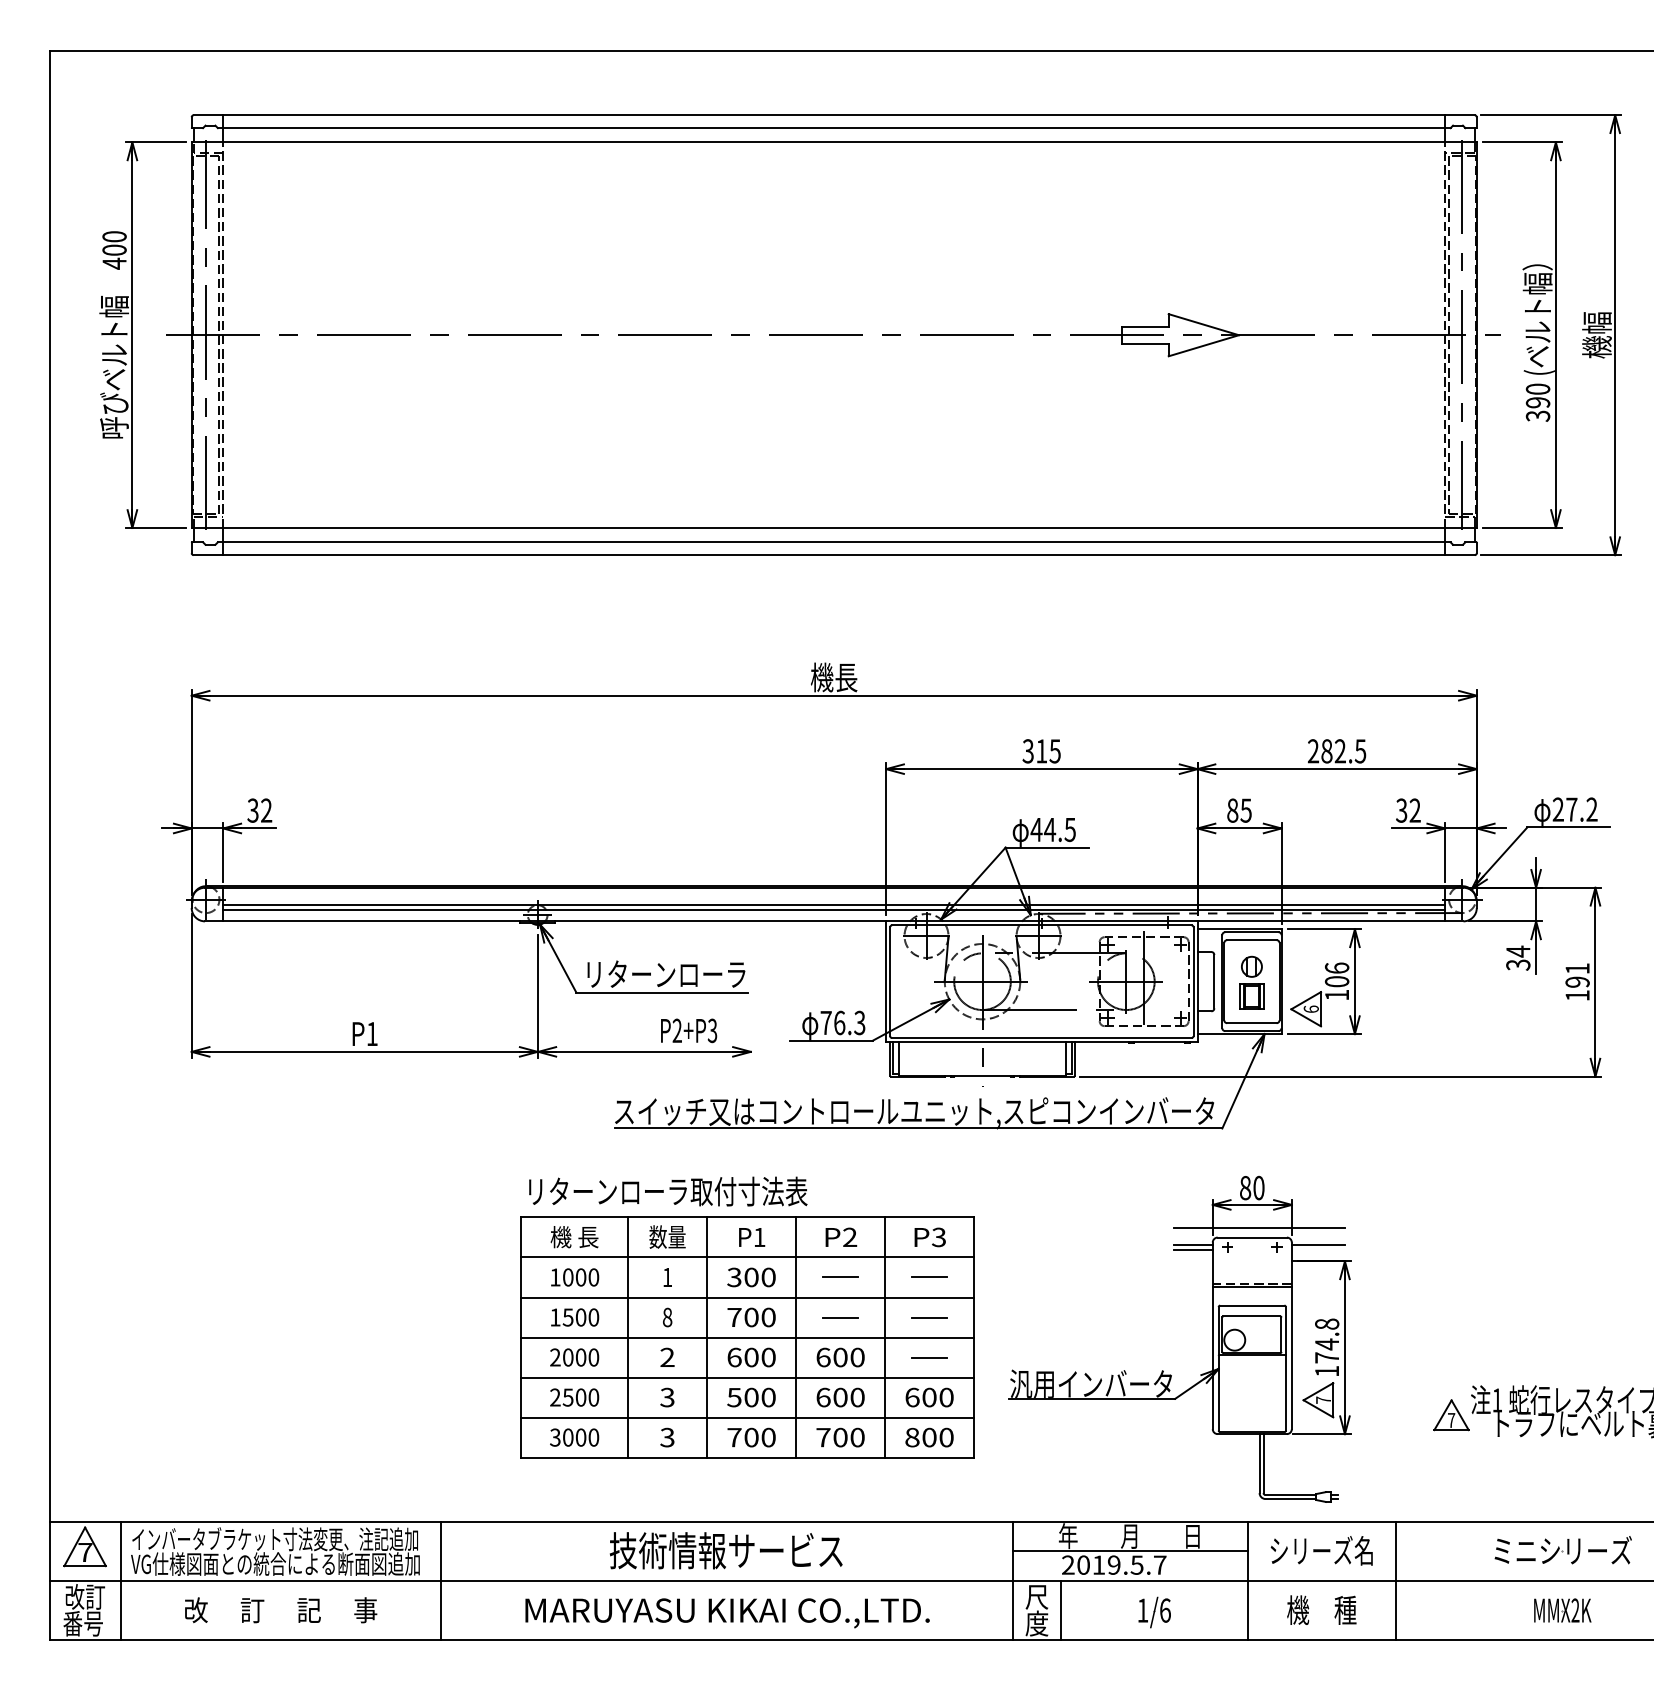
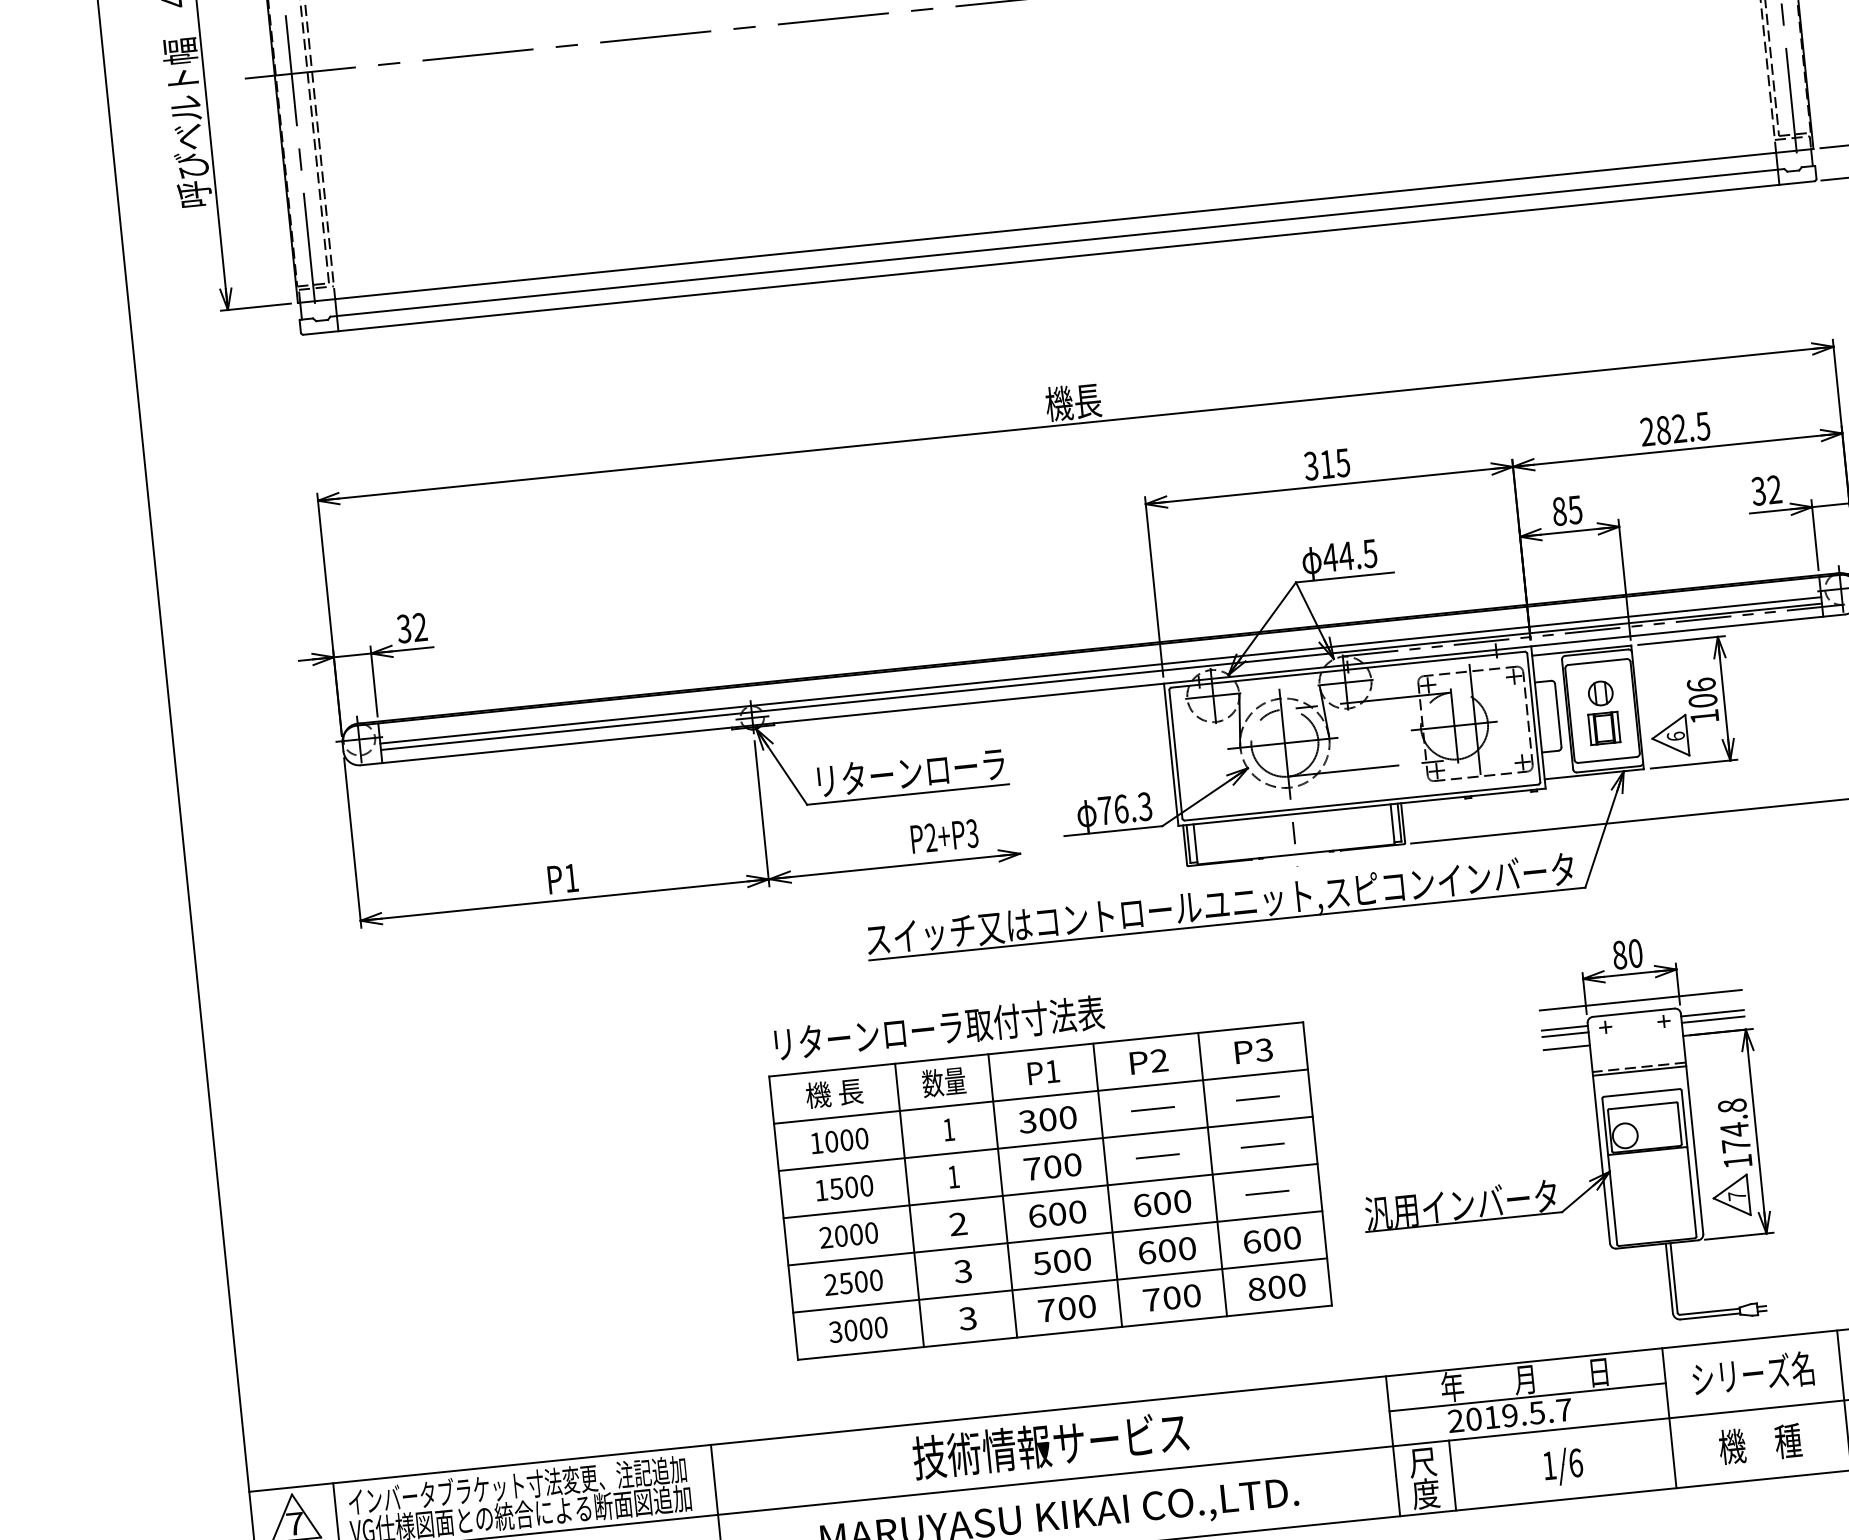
line: (1317, 1250) -> (1712, 1020), added
line: (1192, 1261) -> (1566, 1048), added
text: (667, 1317) -> (953, 1177), 8 -> 1

